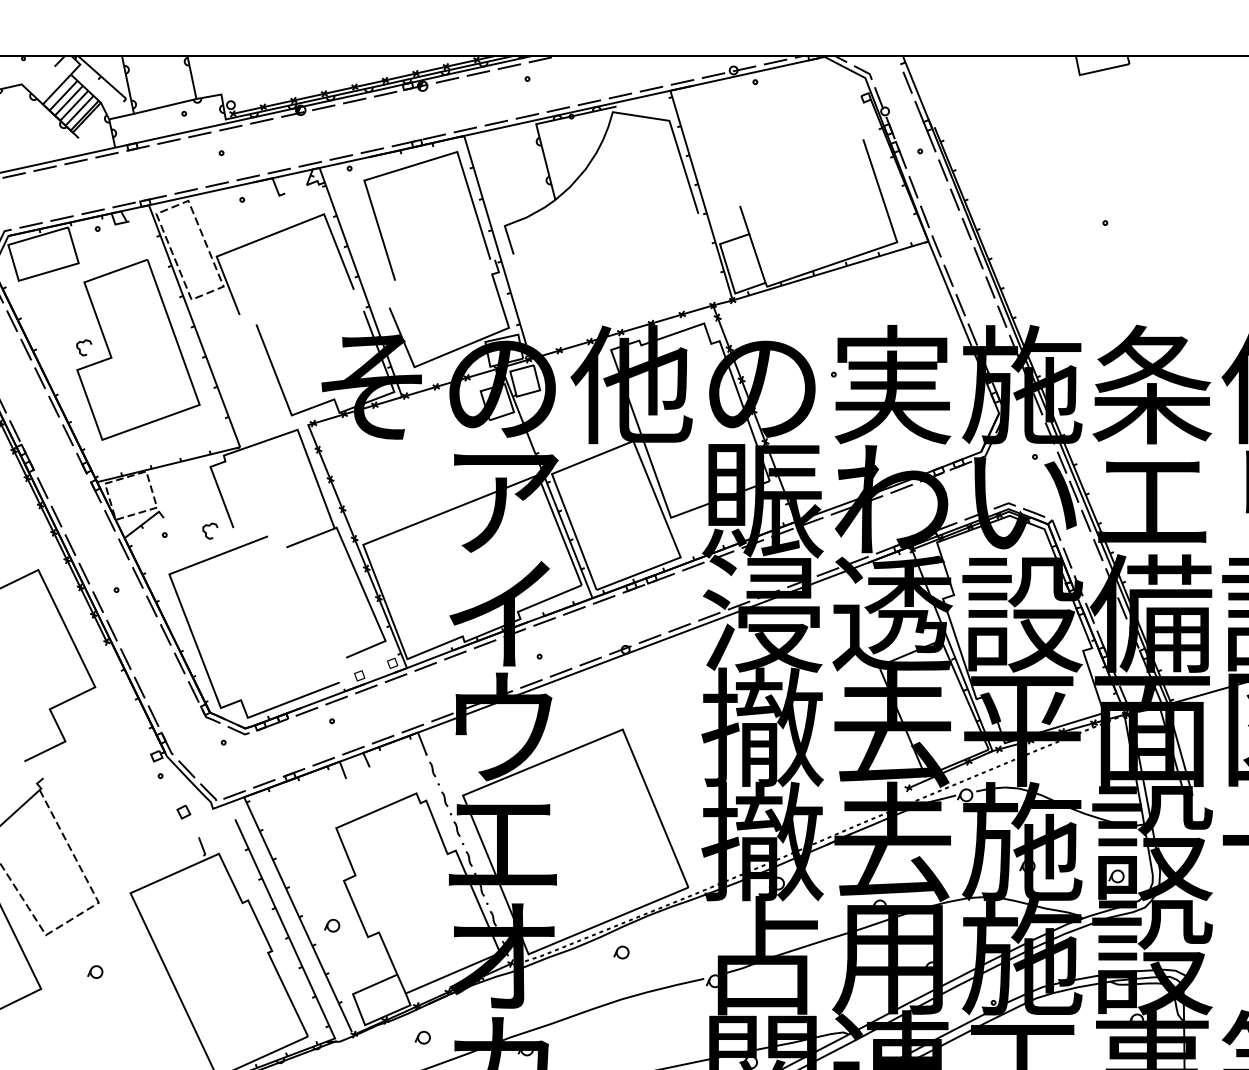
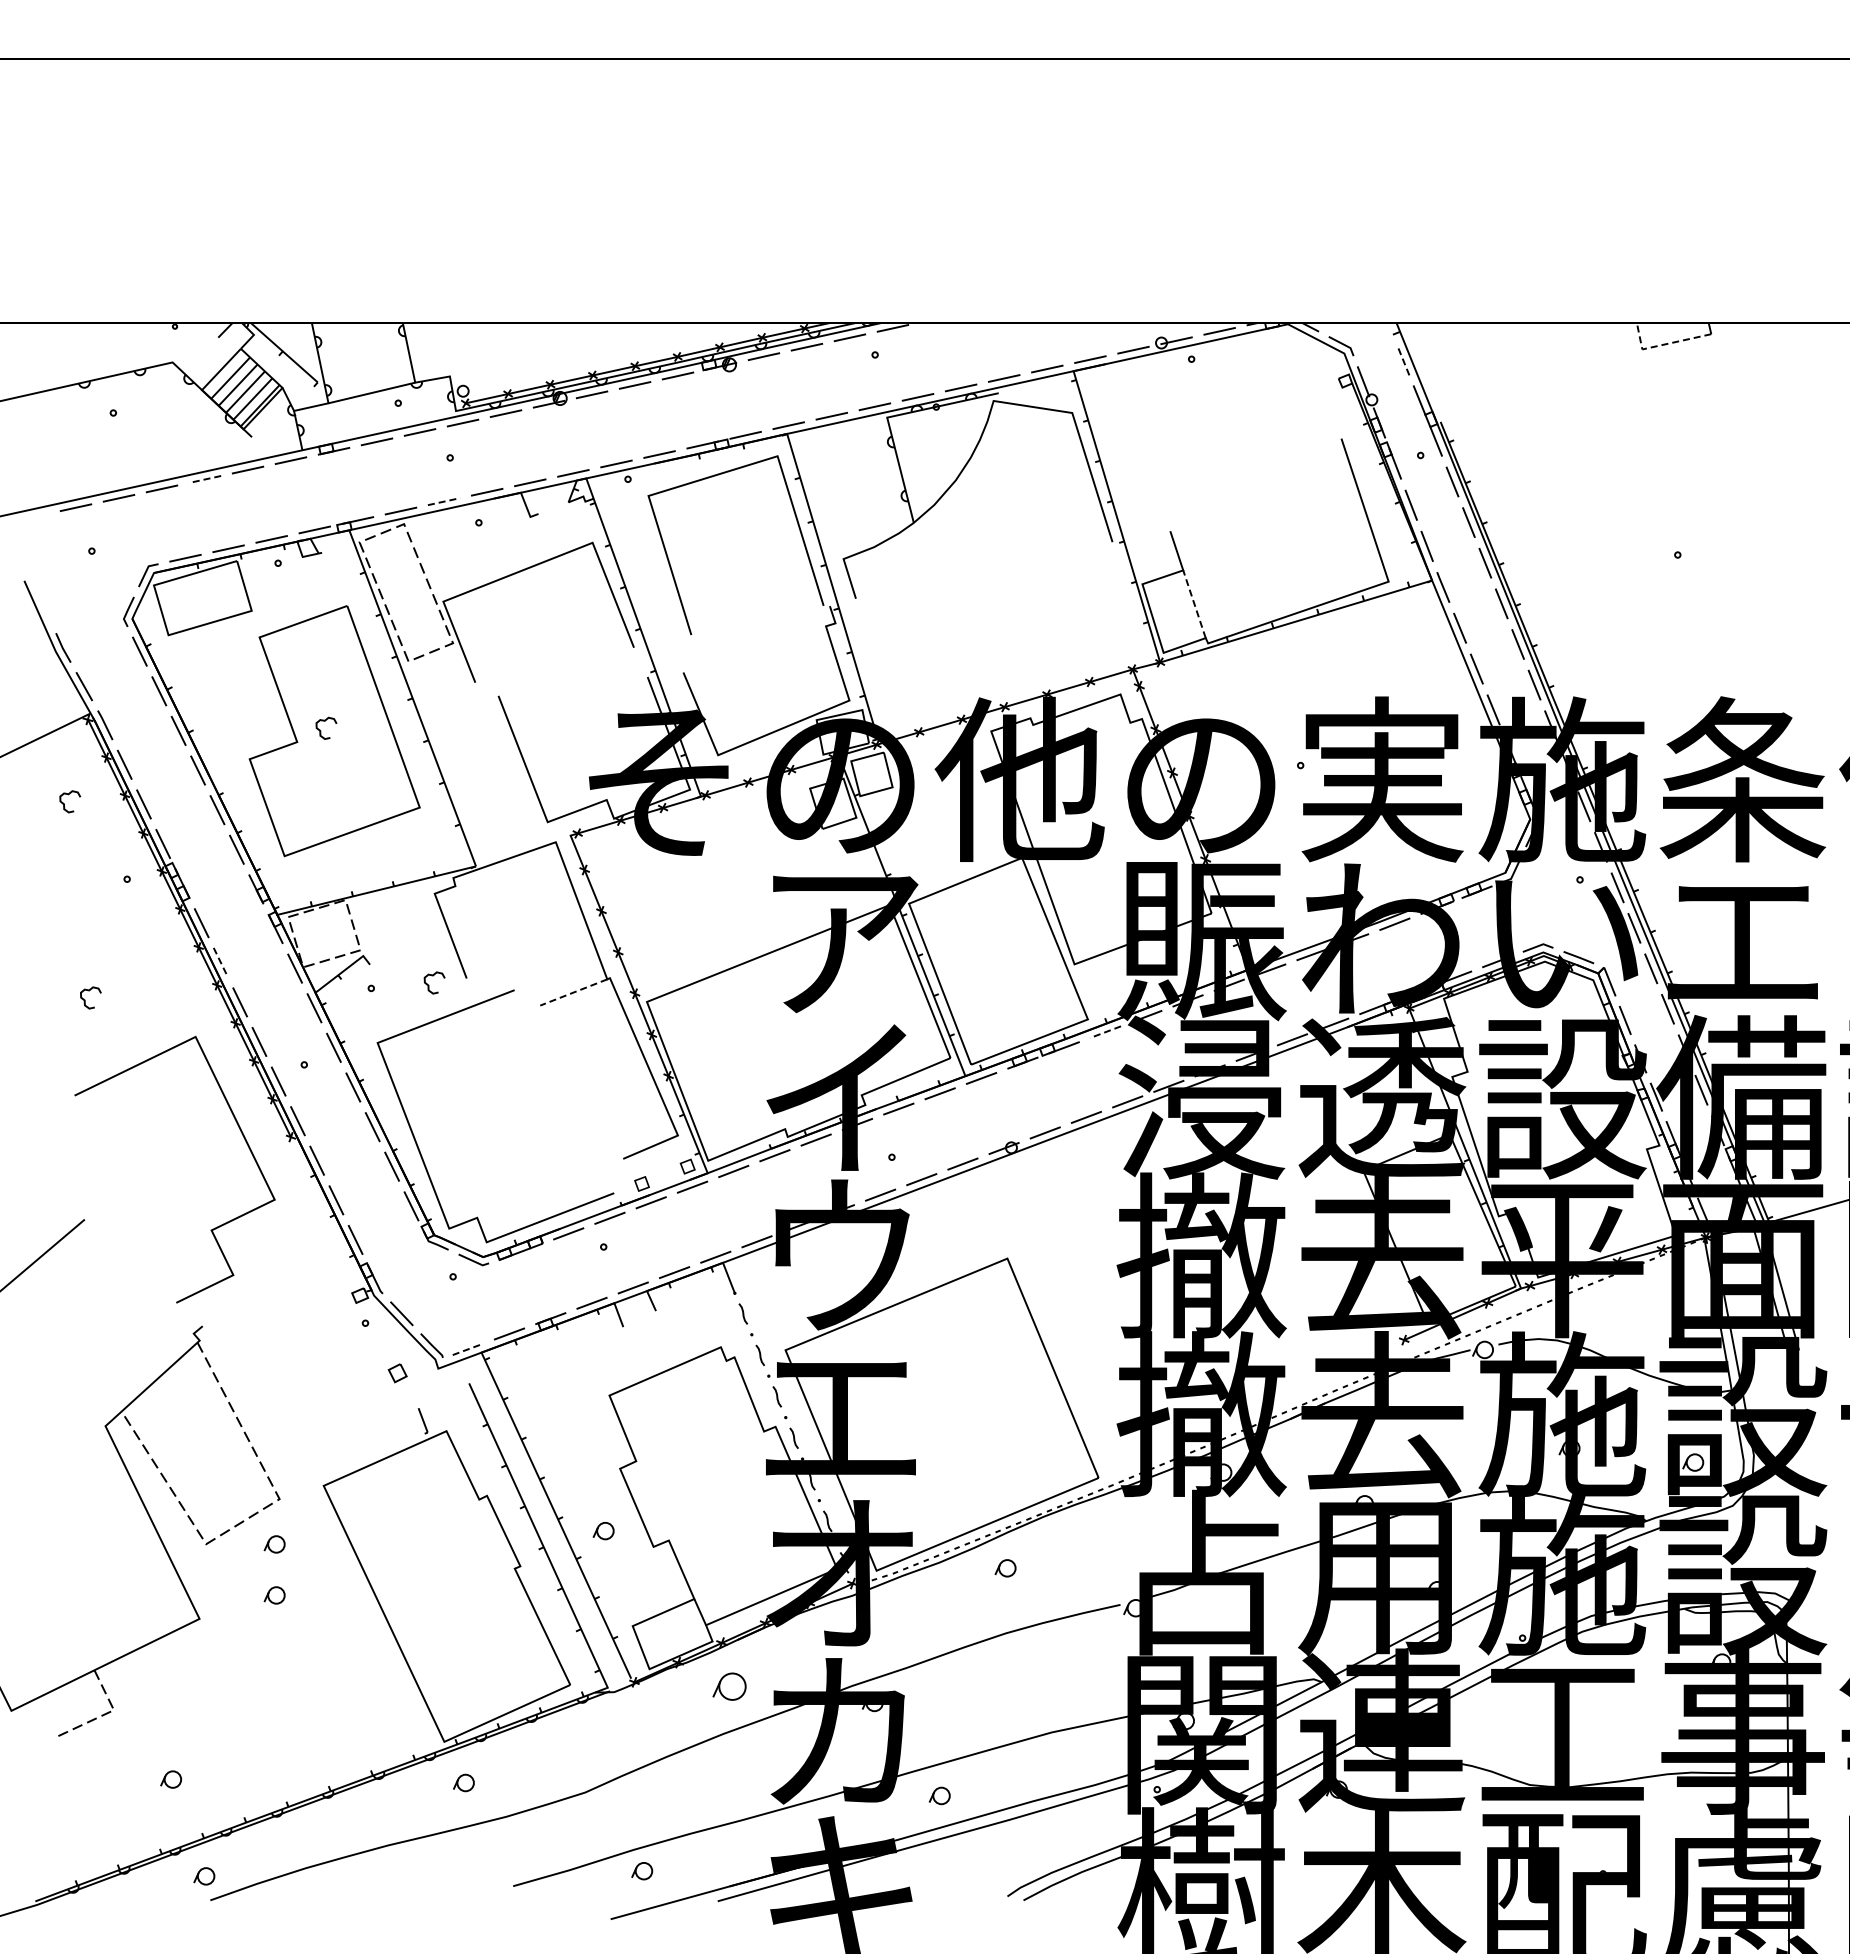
line: (1094, 71) -> (1662, 344), solid -> dashed
line: (907, 82) -> (1403, 359), solid -> dashed
line: (45, 168) -> (205, 479), solid -> dashed
line: (217, 184) -> (444, 501), solid -> dashed
line: (757, 258) -> (1194, 604), solid -> dashed
curve: (80, 349) -> (321, 730), moved
line: (56, 516) -> (220, 962), solid -> dashed
line: (310, 538) -> (573, 992), solid -> dashed
line: (693, 566) -> (1105, 1032), solid -> dashed
line: (234, 795) -> (468, 1349), solid -> dashed
part: (95, 935) -> (274, 1544), added
part: (422, 1037) -> (729, 1686), size x1.6

